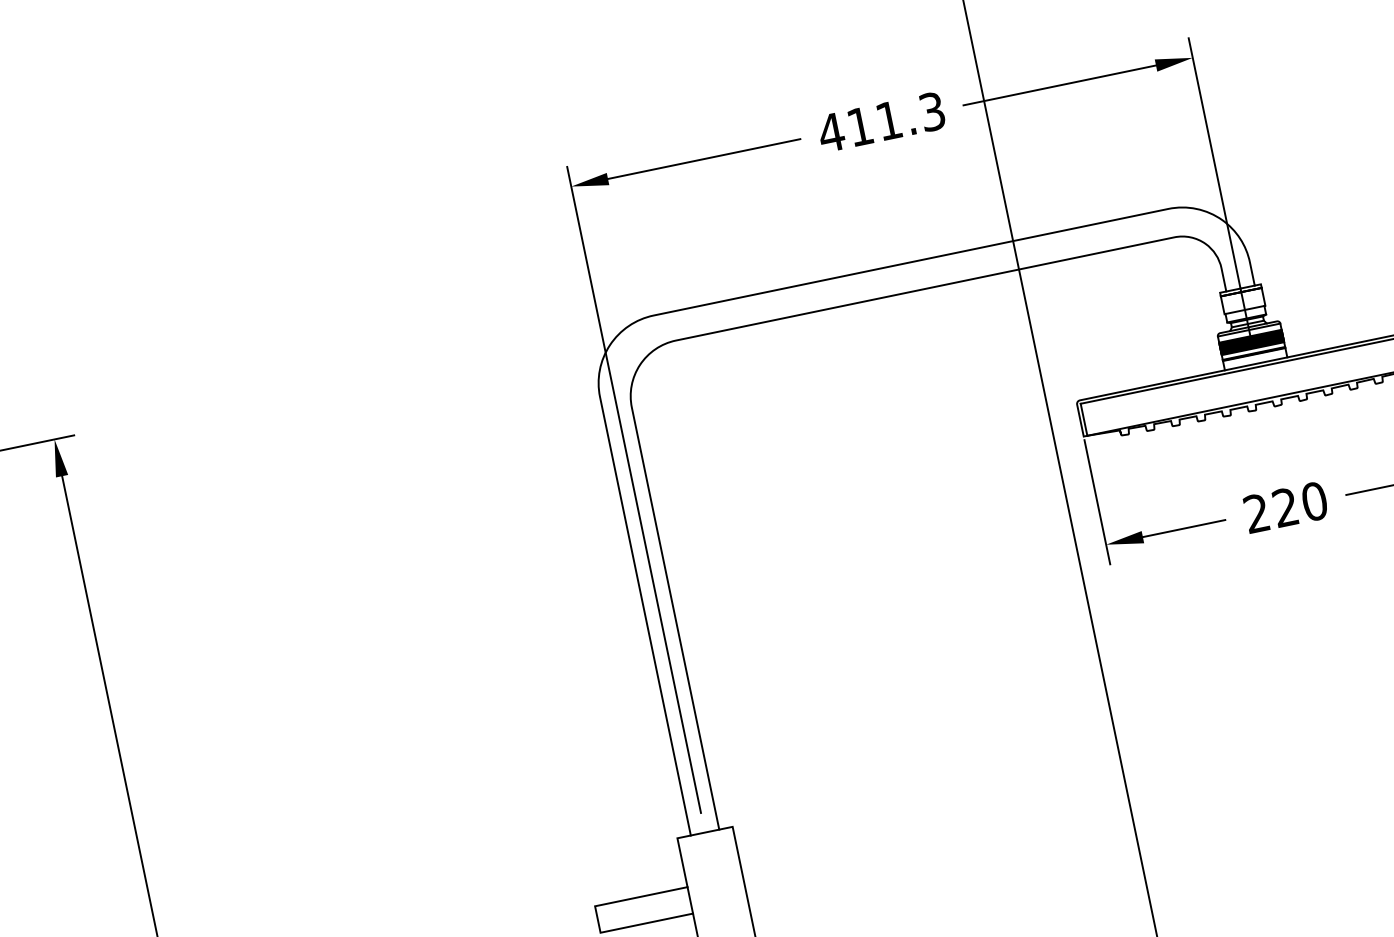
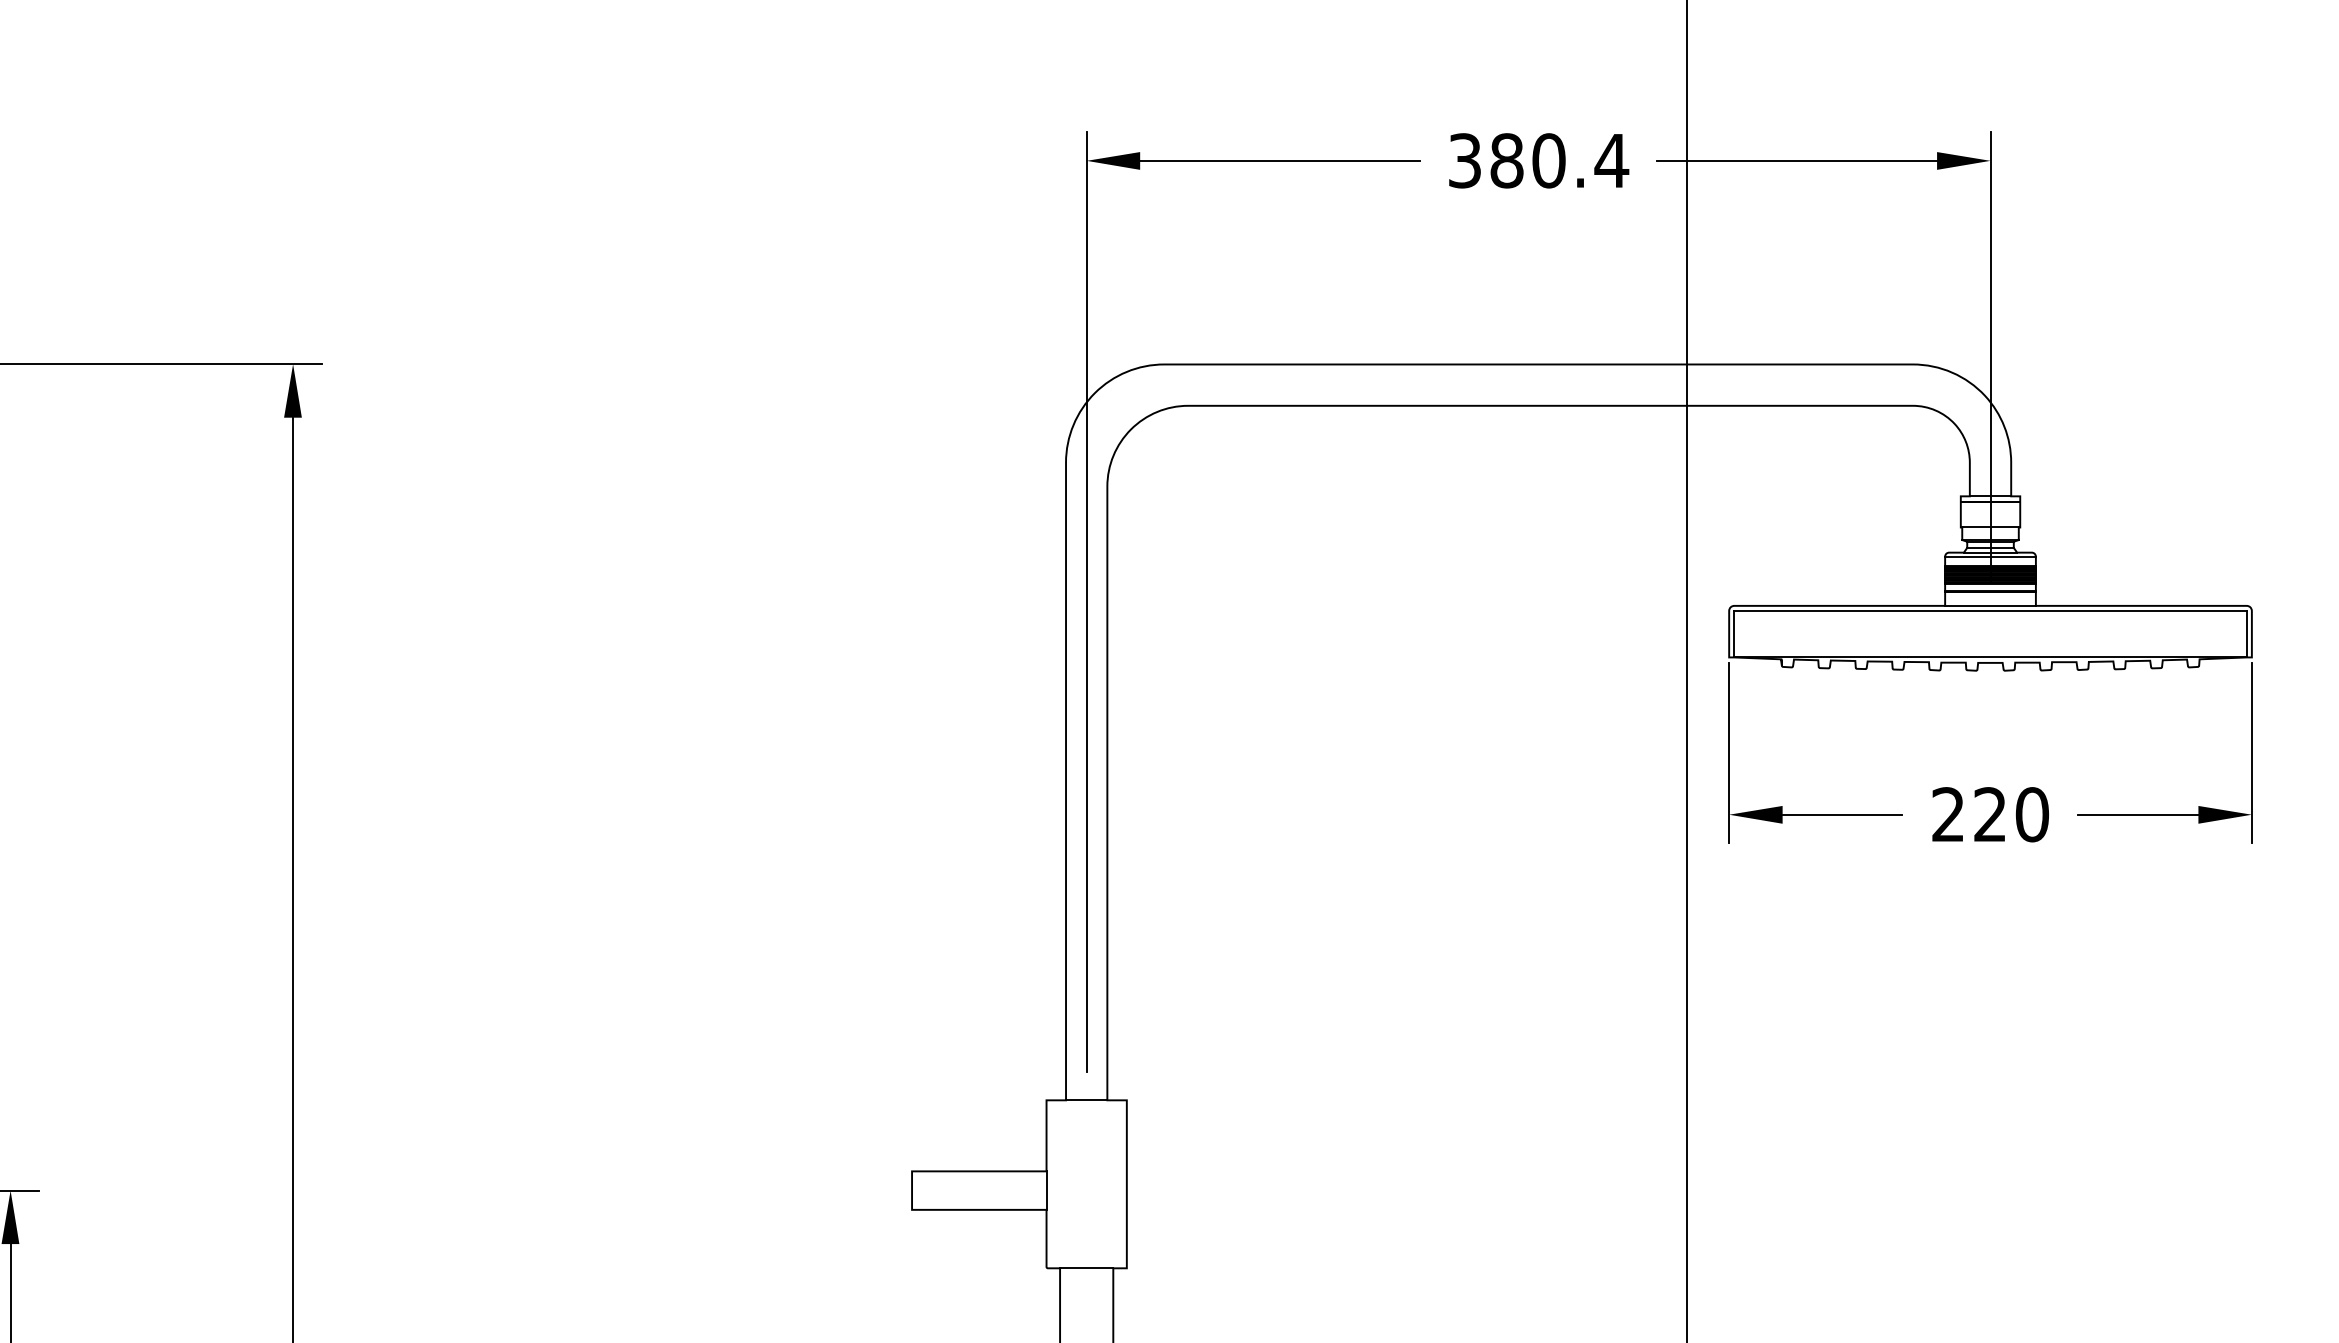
text: (881, 122) -> (1538, 160), 411.3 -> 380.4

